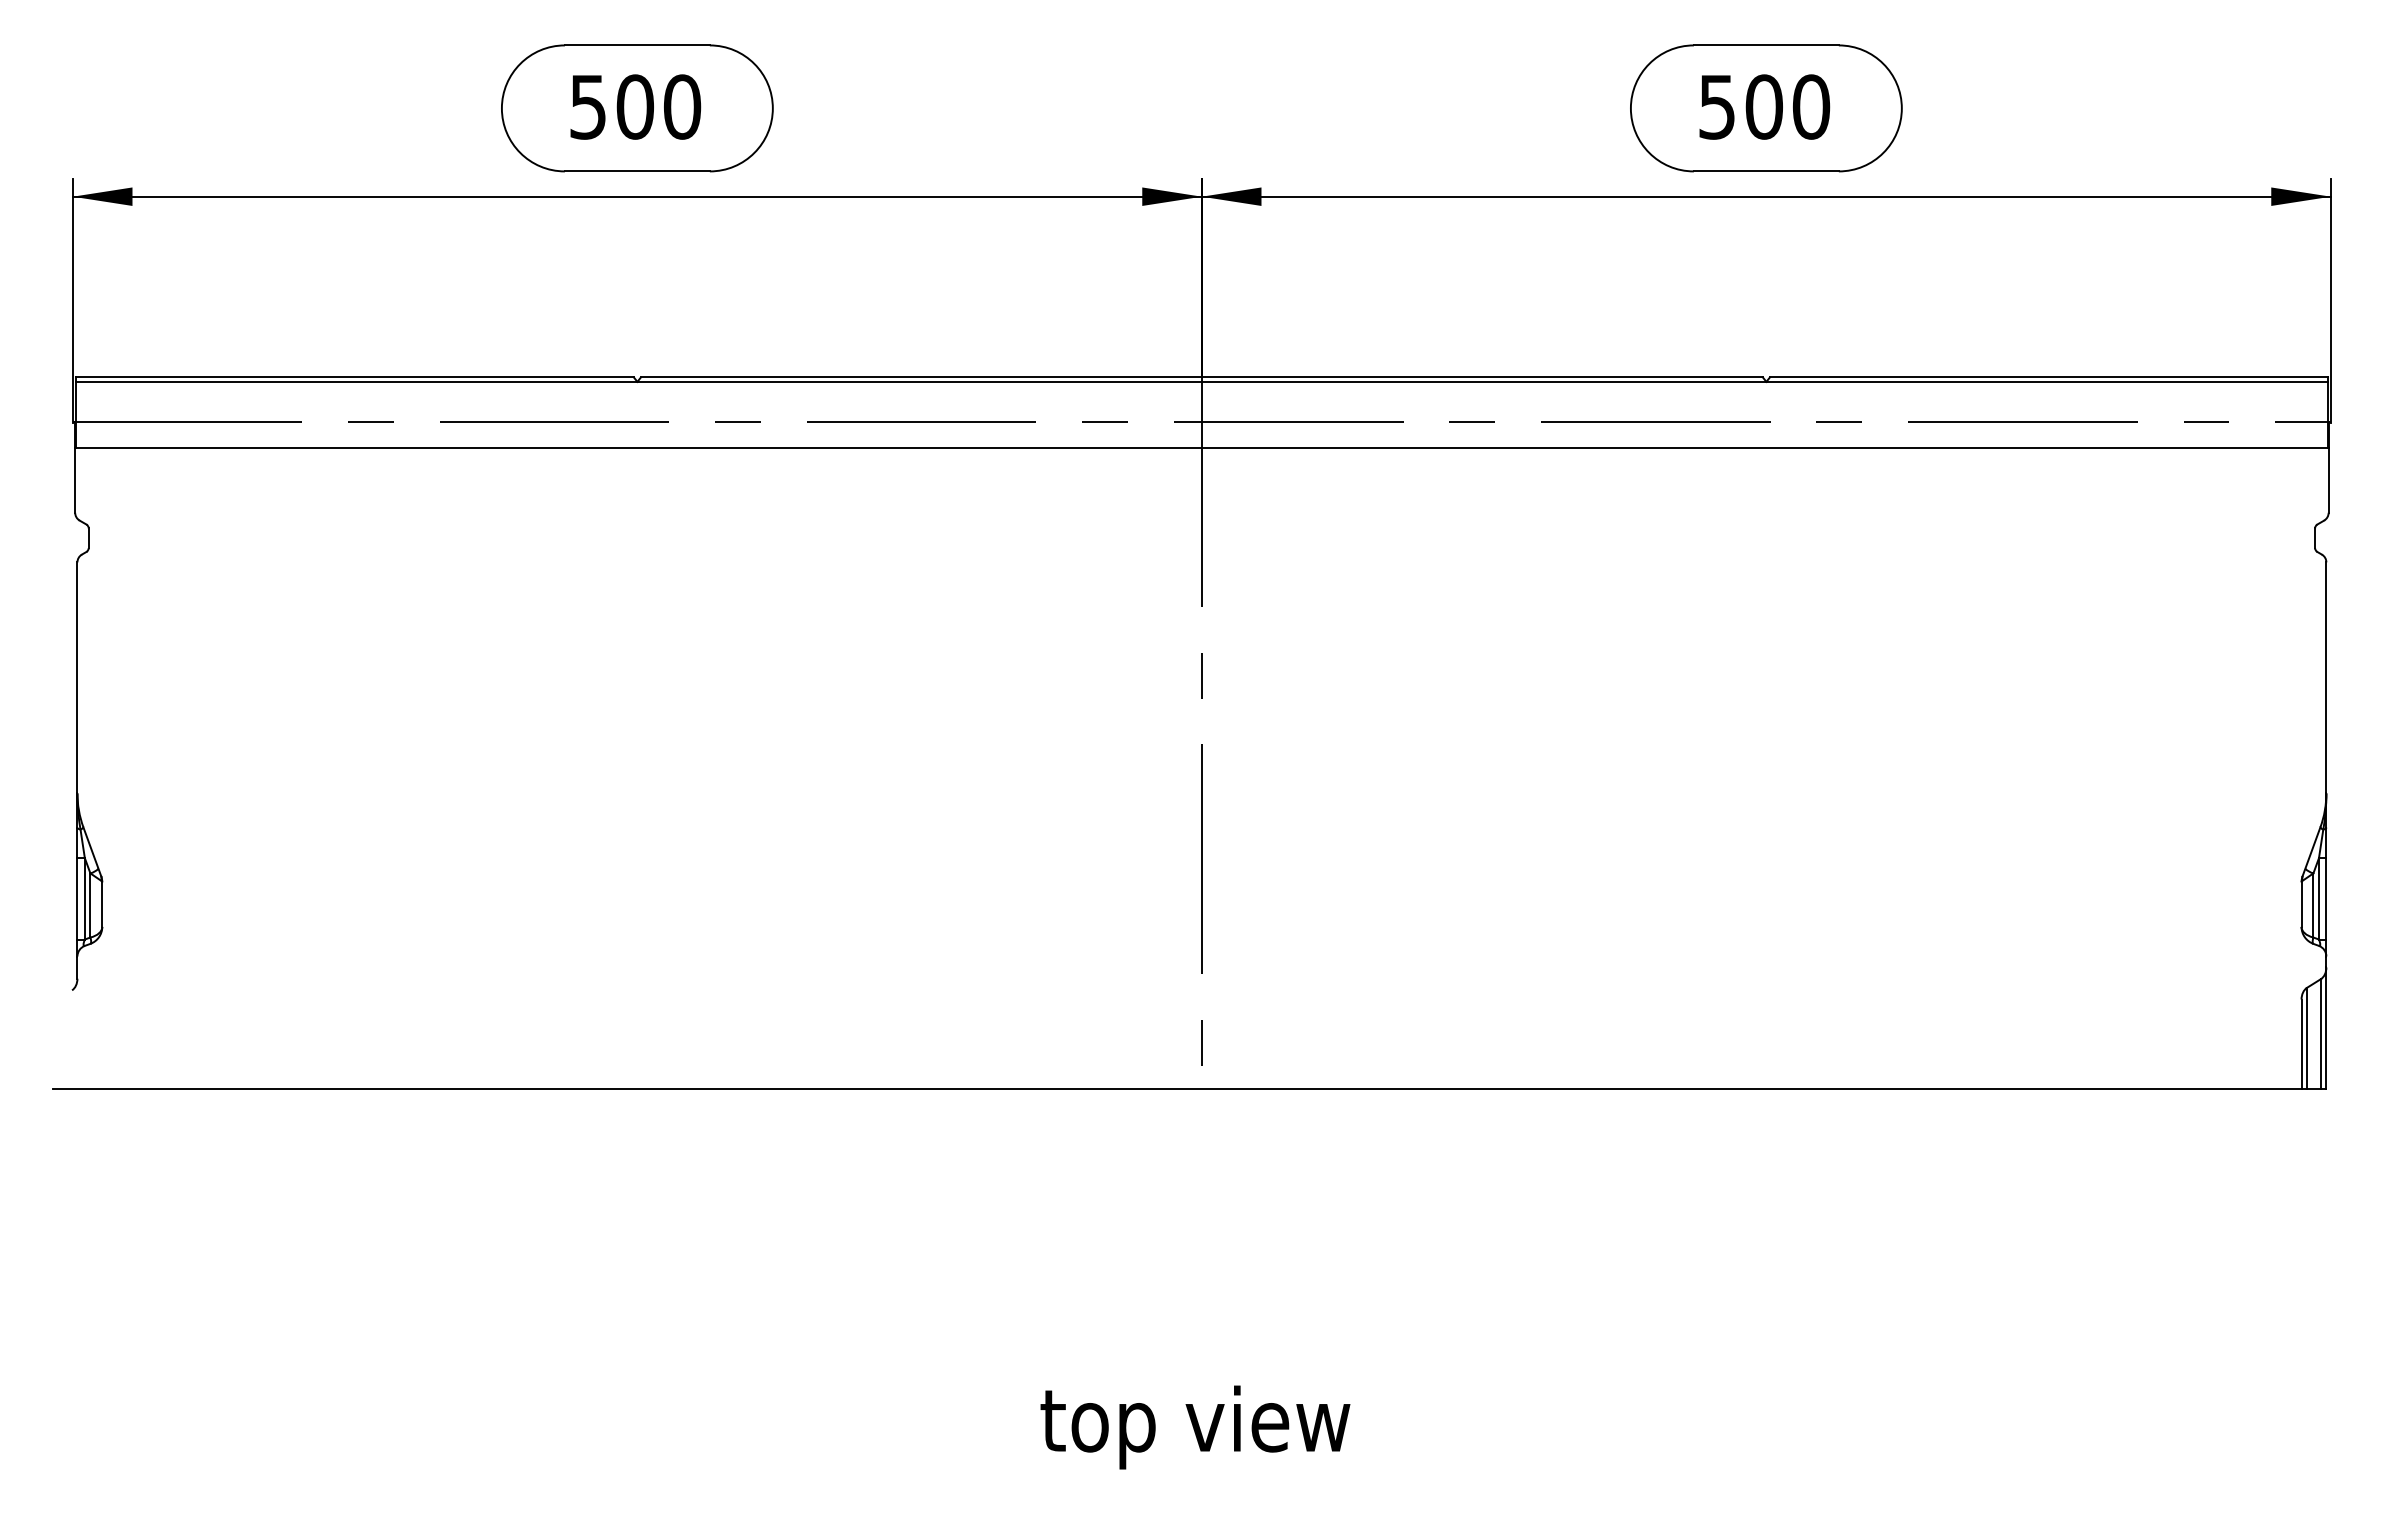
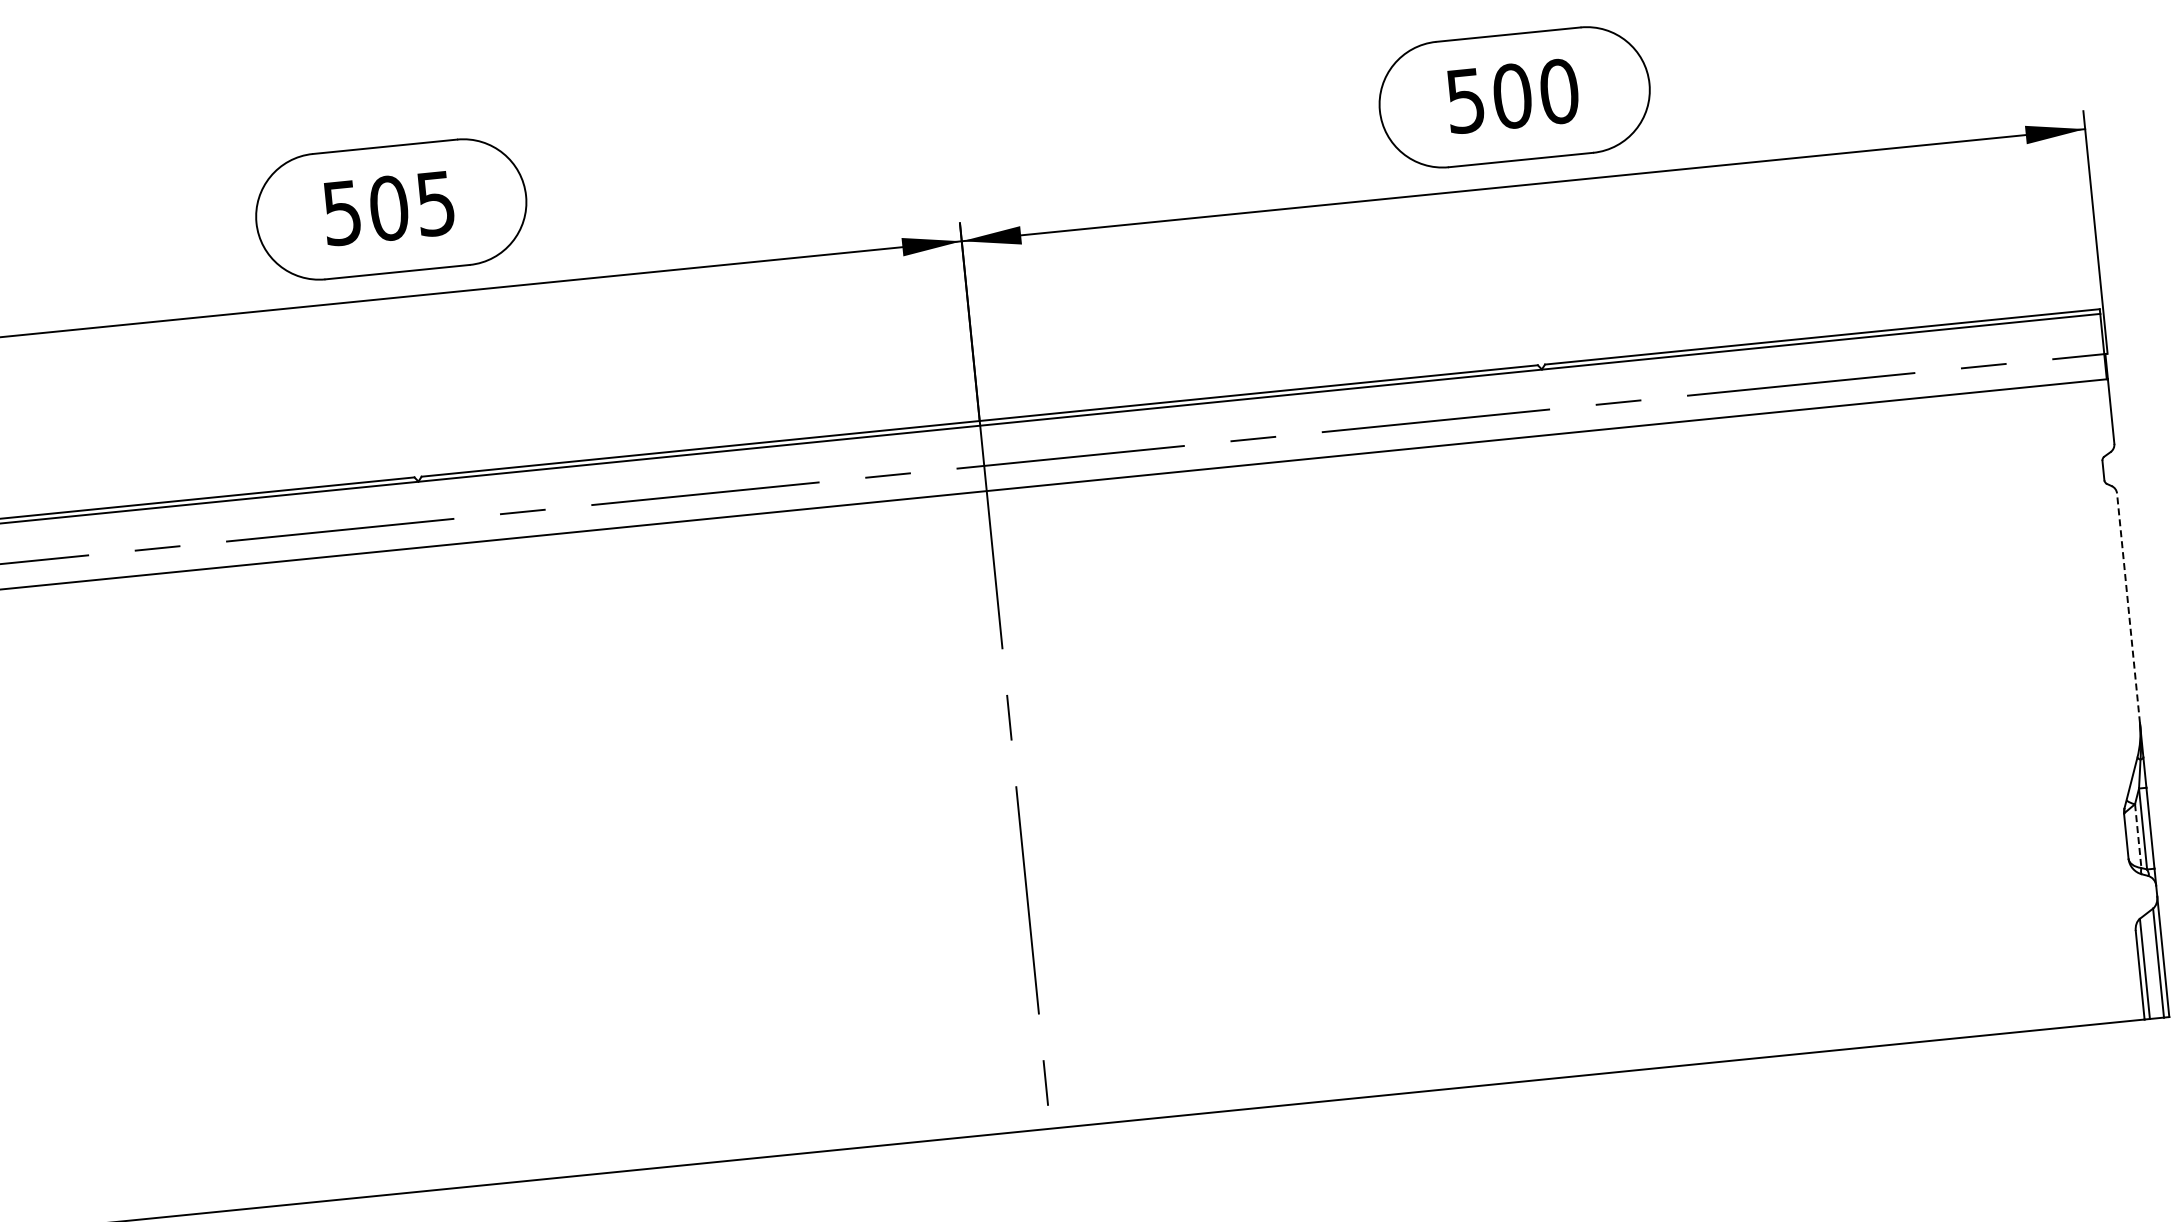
text: (682, 106) -> (436, 203), 500 -> 505
line: (2326, 677) -> (2128, 607), solid -> dashed
line: (2313, 905) -> (2138, 836), solid -> dashed

